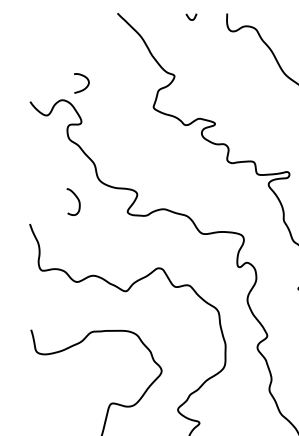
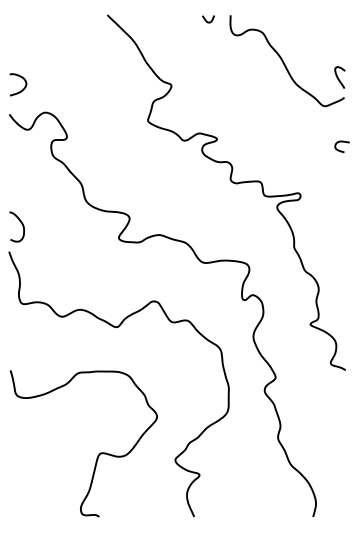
curve: (189, 17) -> (206, 19), moved
curve: (87, 84) -> (24, 86), moved
curve: (77, 199) -> (21, 224), moved

